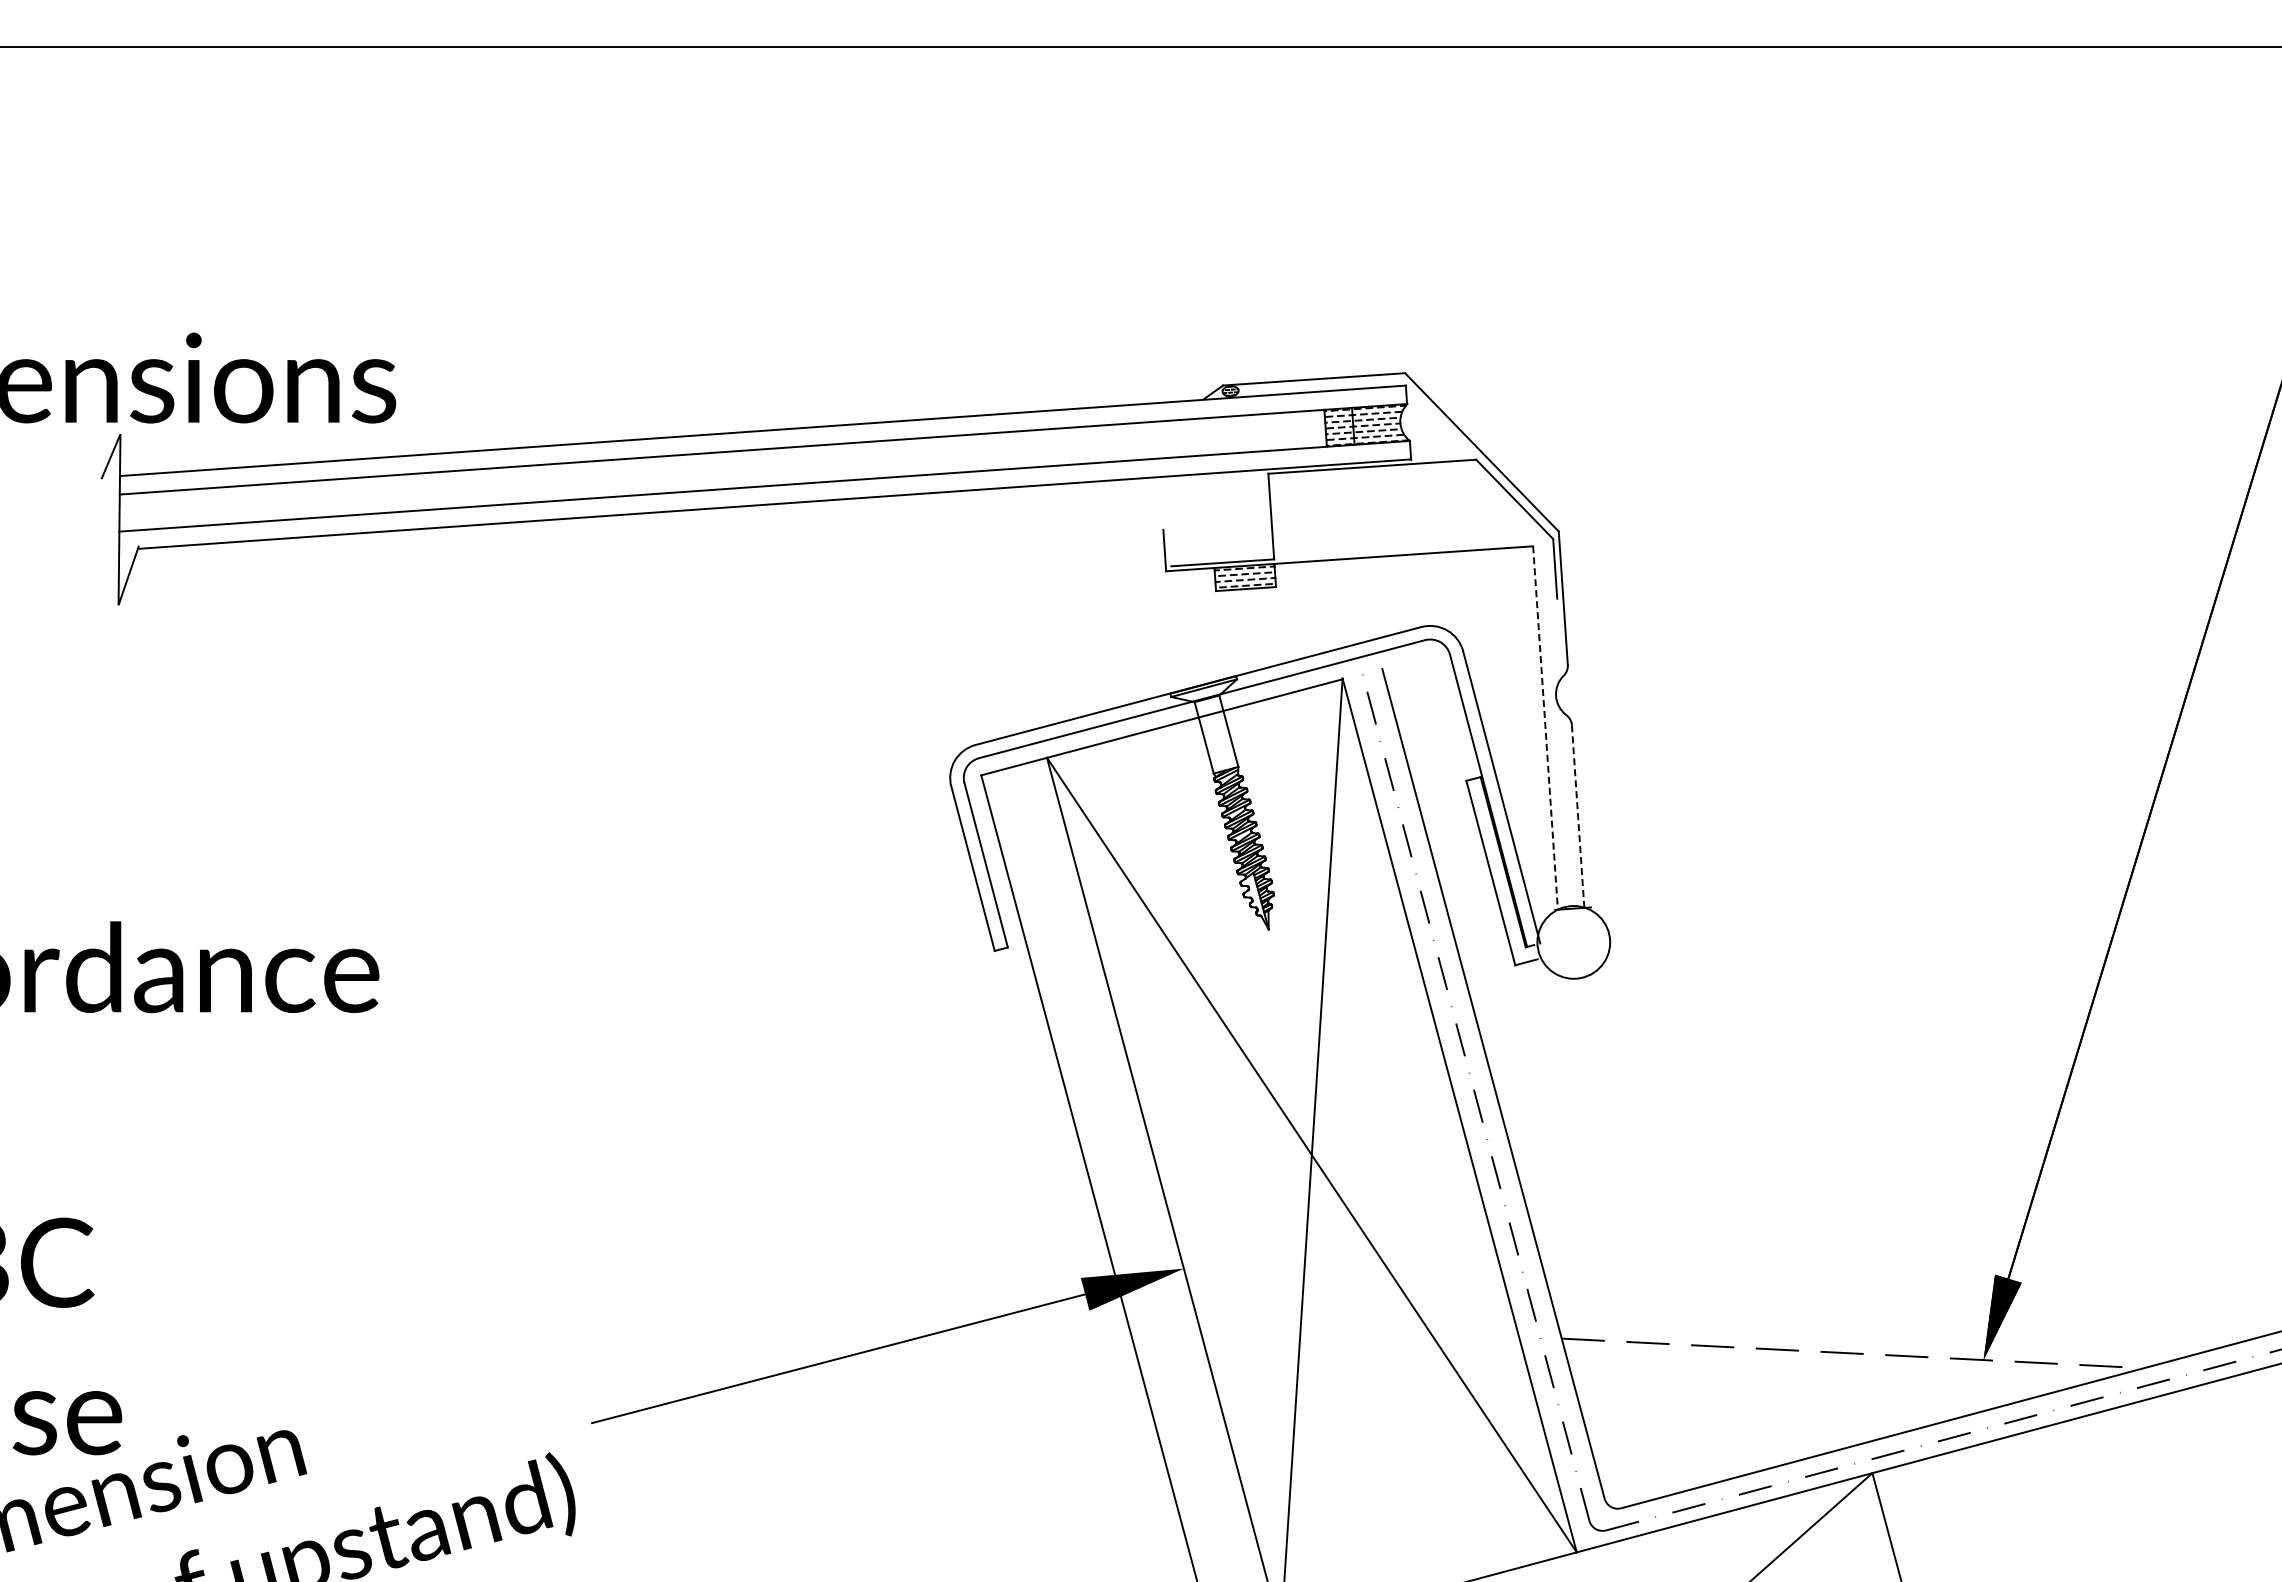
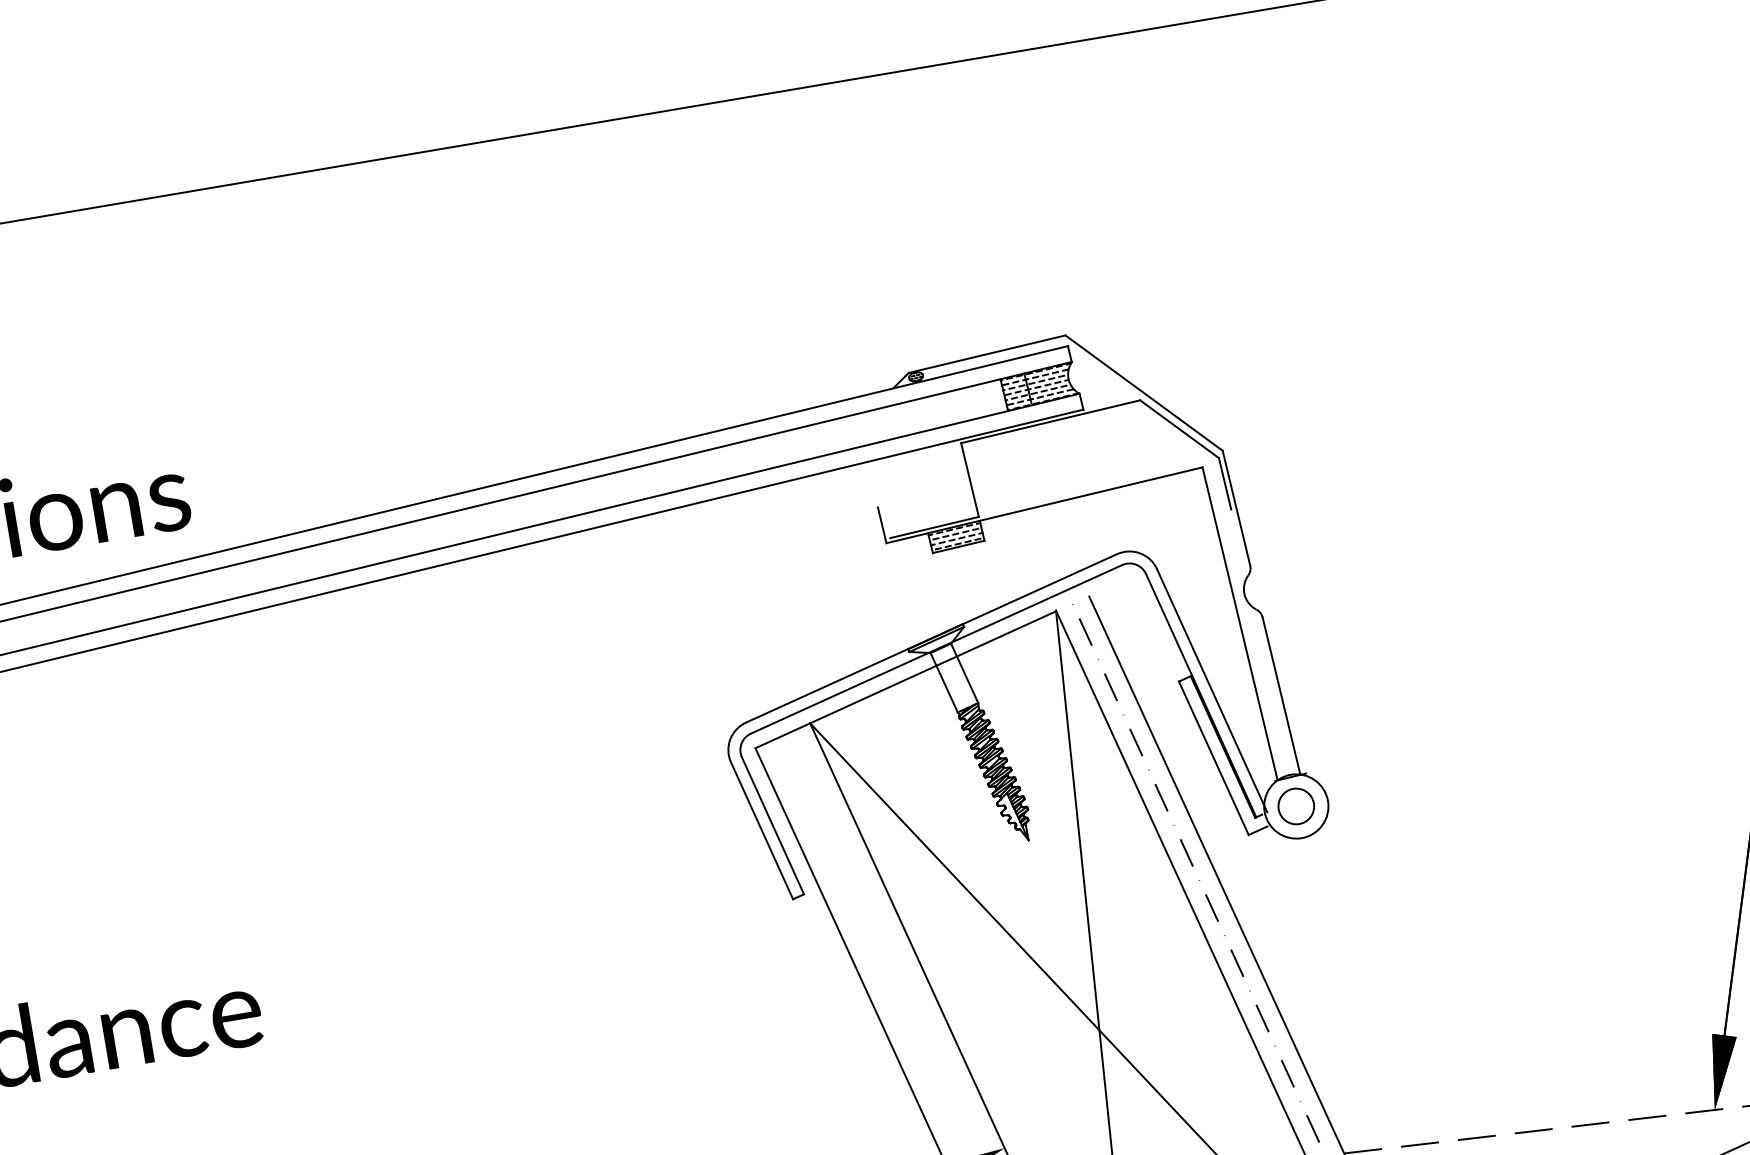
line: (1545, 728) -> (1240, 624), dashed -> solid
line: (1578, 817) -> (1282, 696), dashed -> solid
circle: (1573, 942) -> (1296, 806), added

